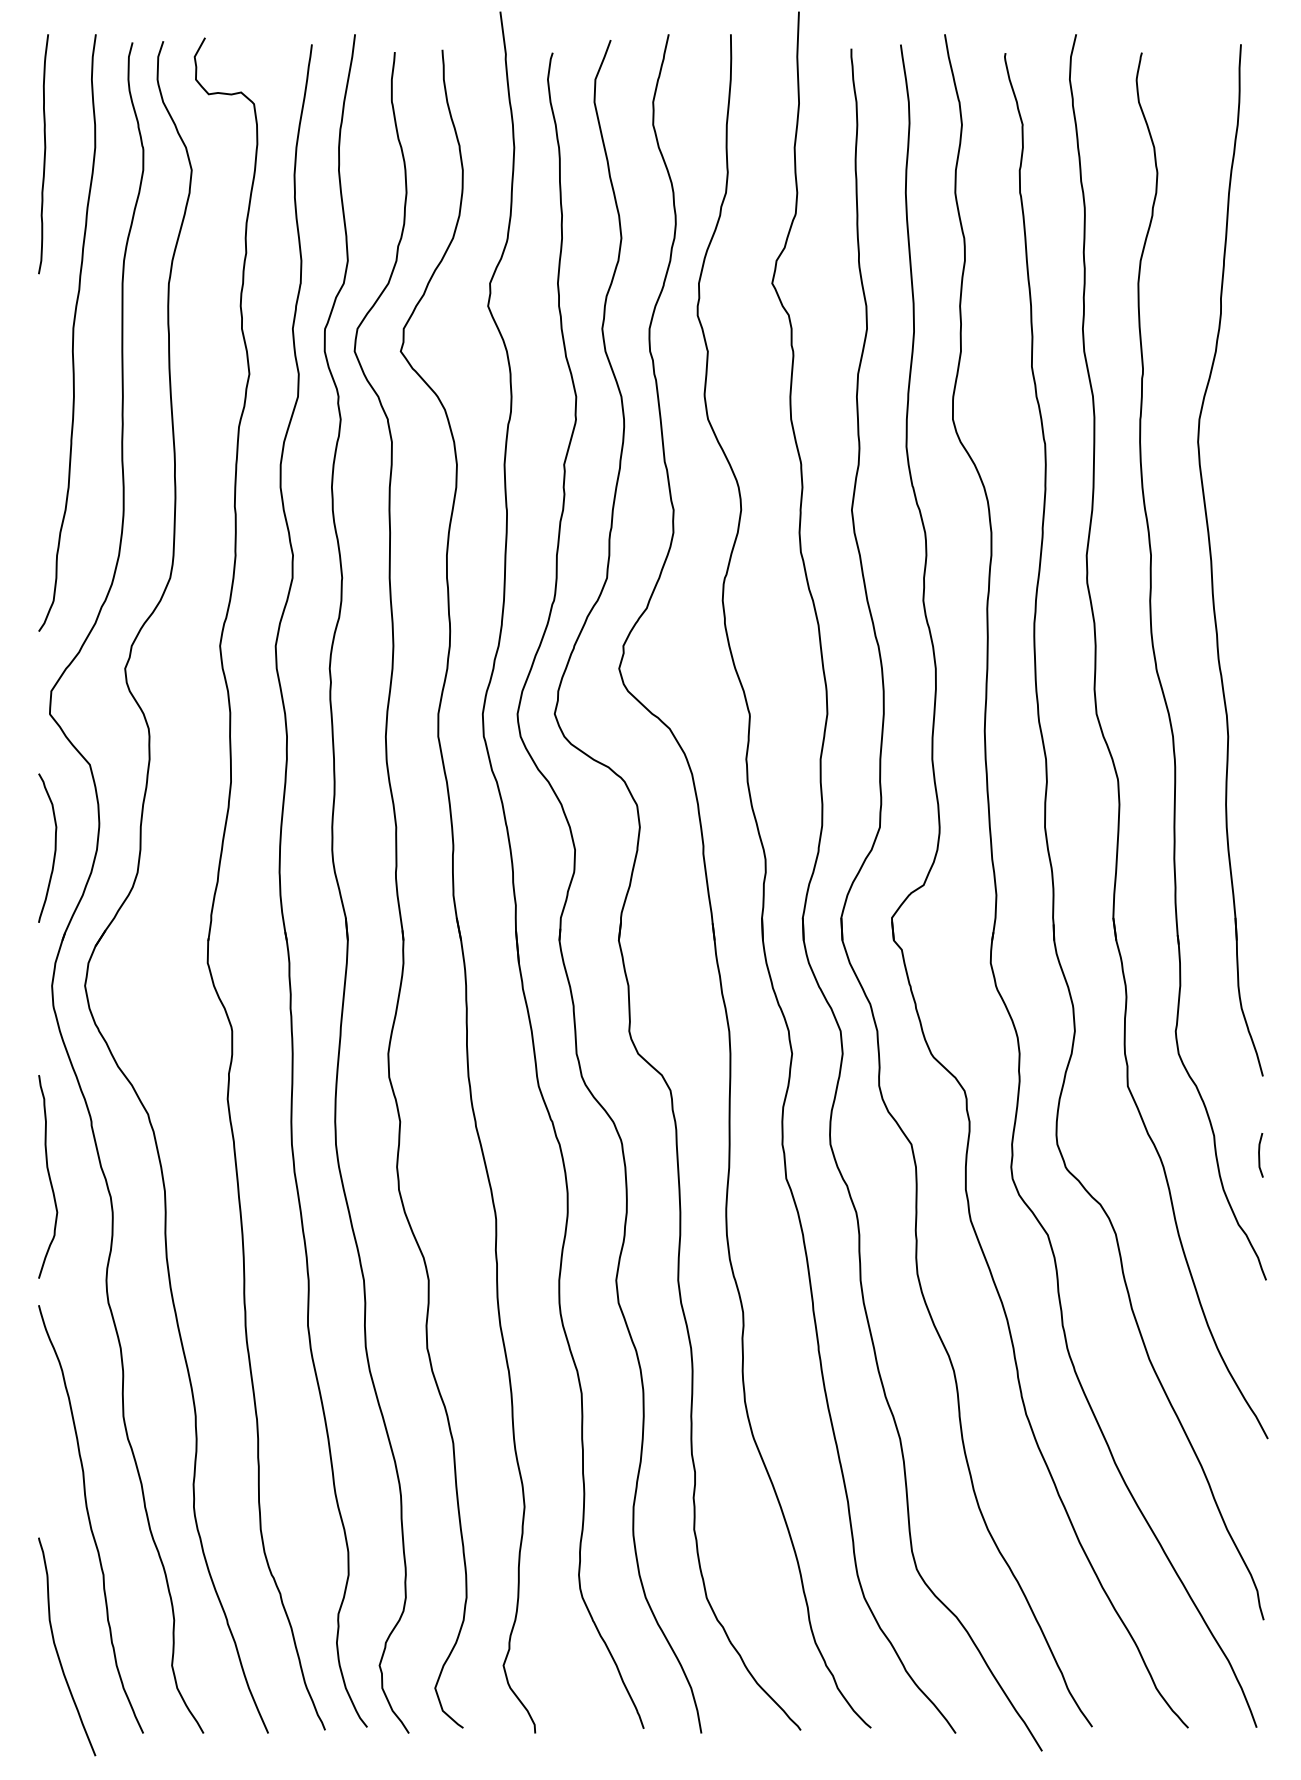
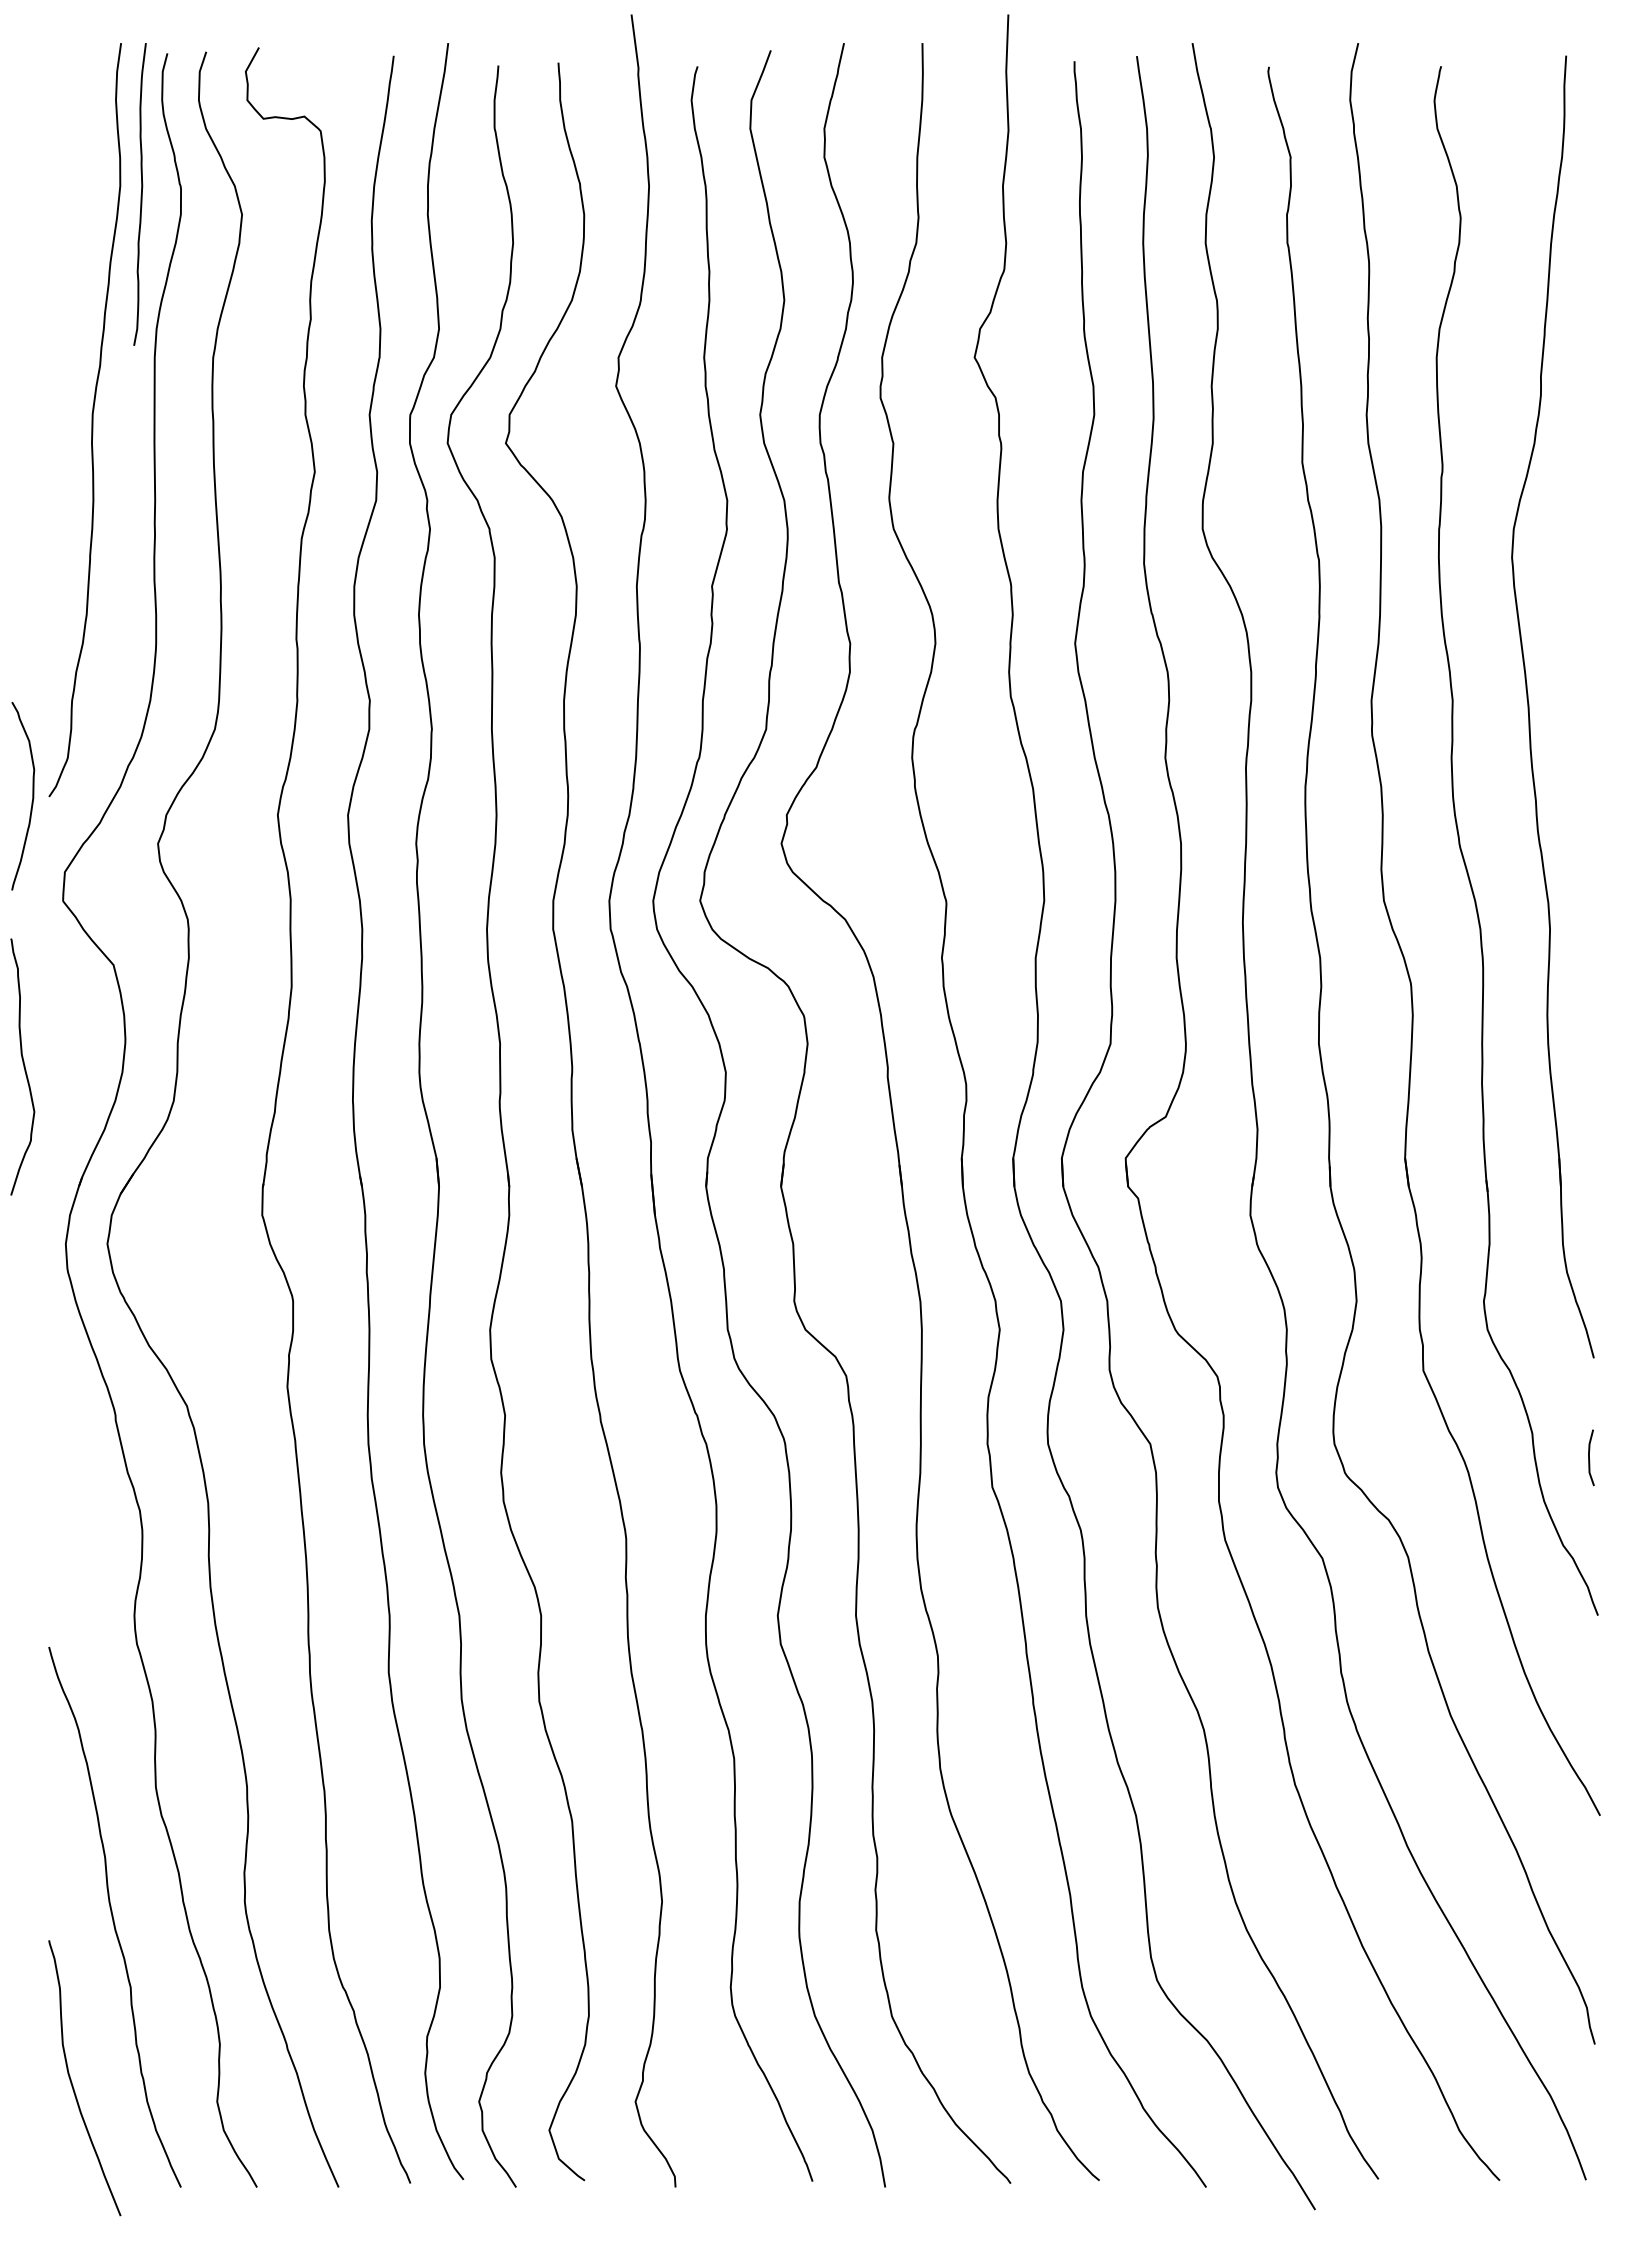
curve: (43, 154) -> (140, 194), moved
curve: (55, 848) -> (32, 796), moved
curve: (48, 1176) -> (23, 1066), moved

